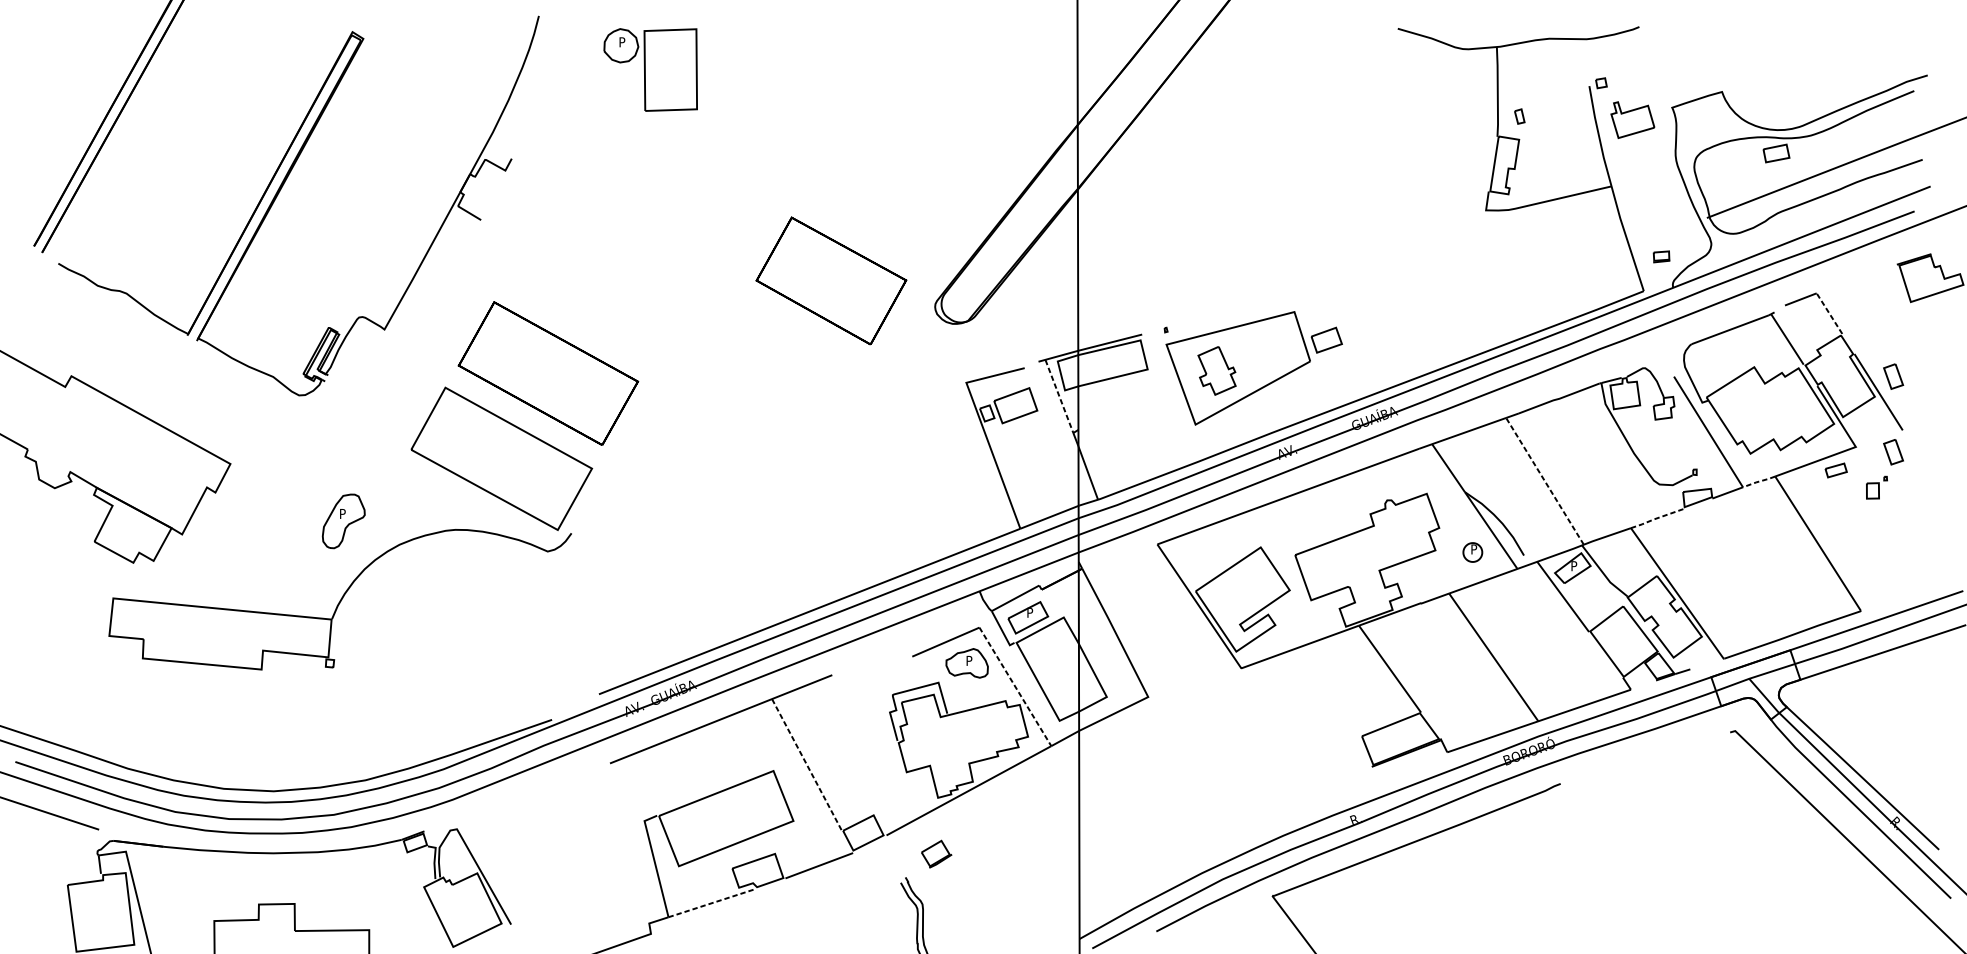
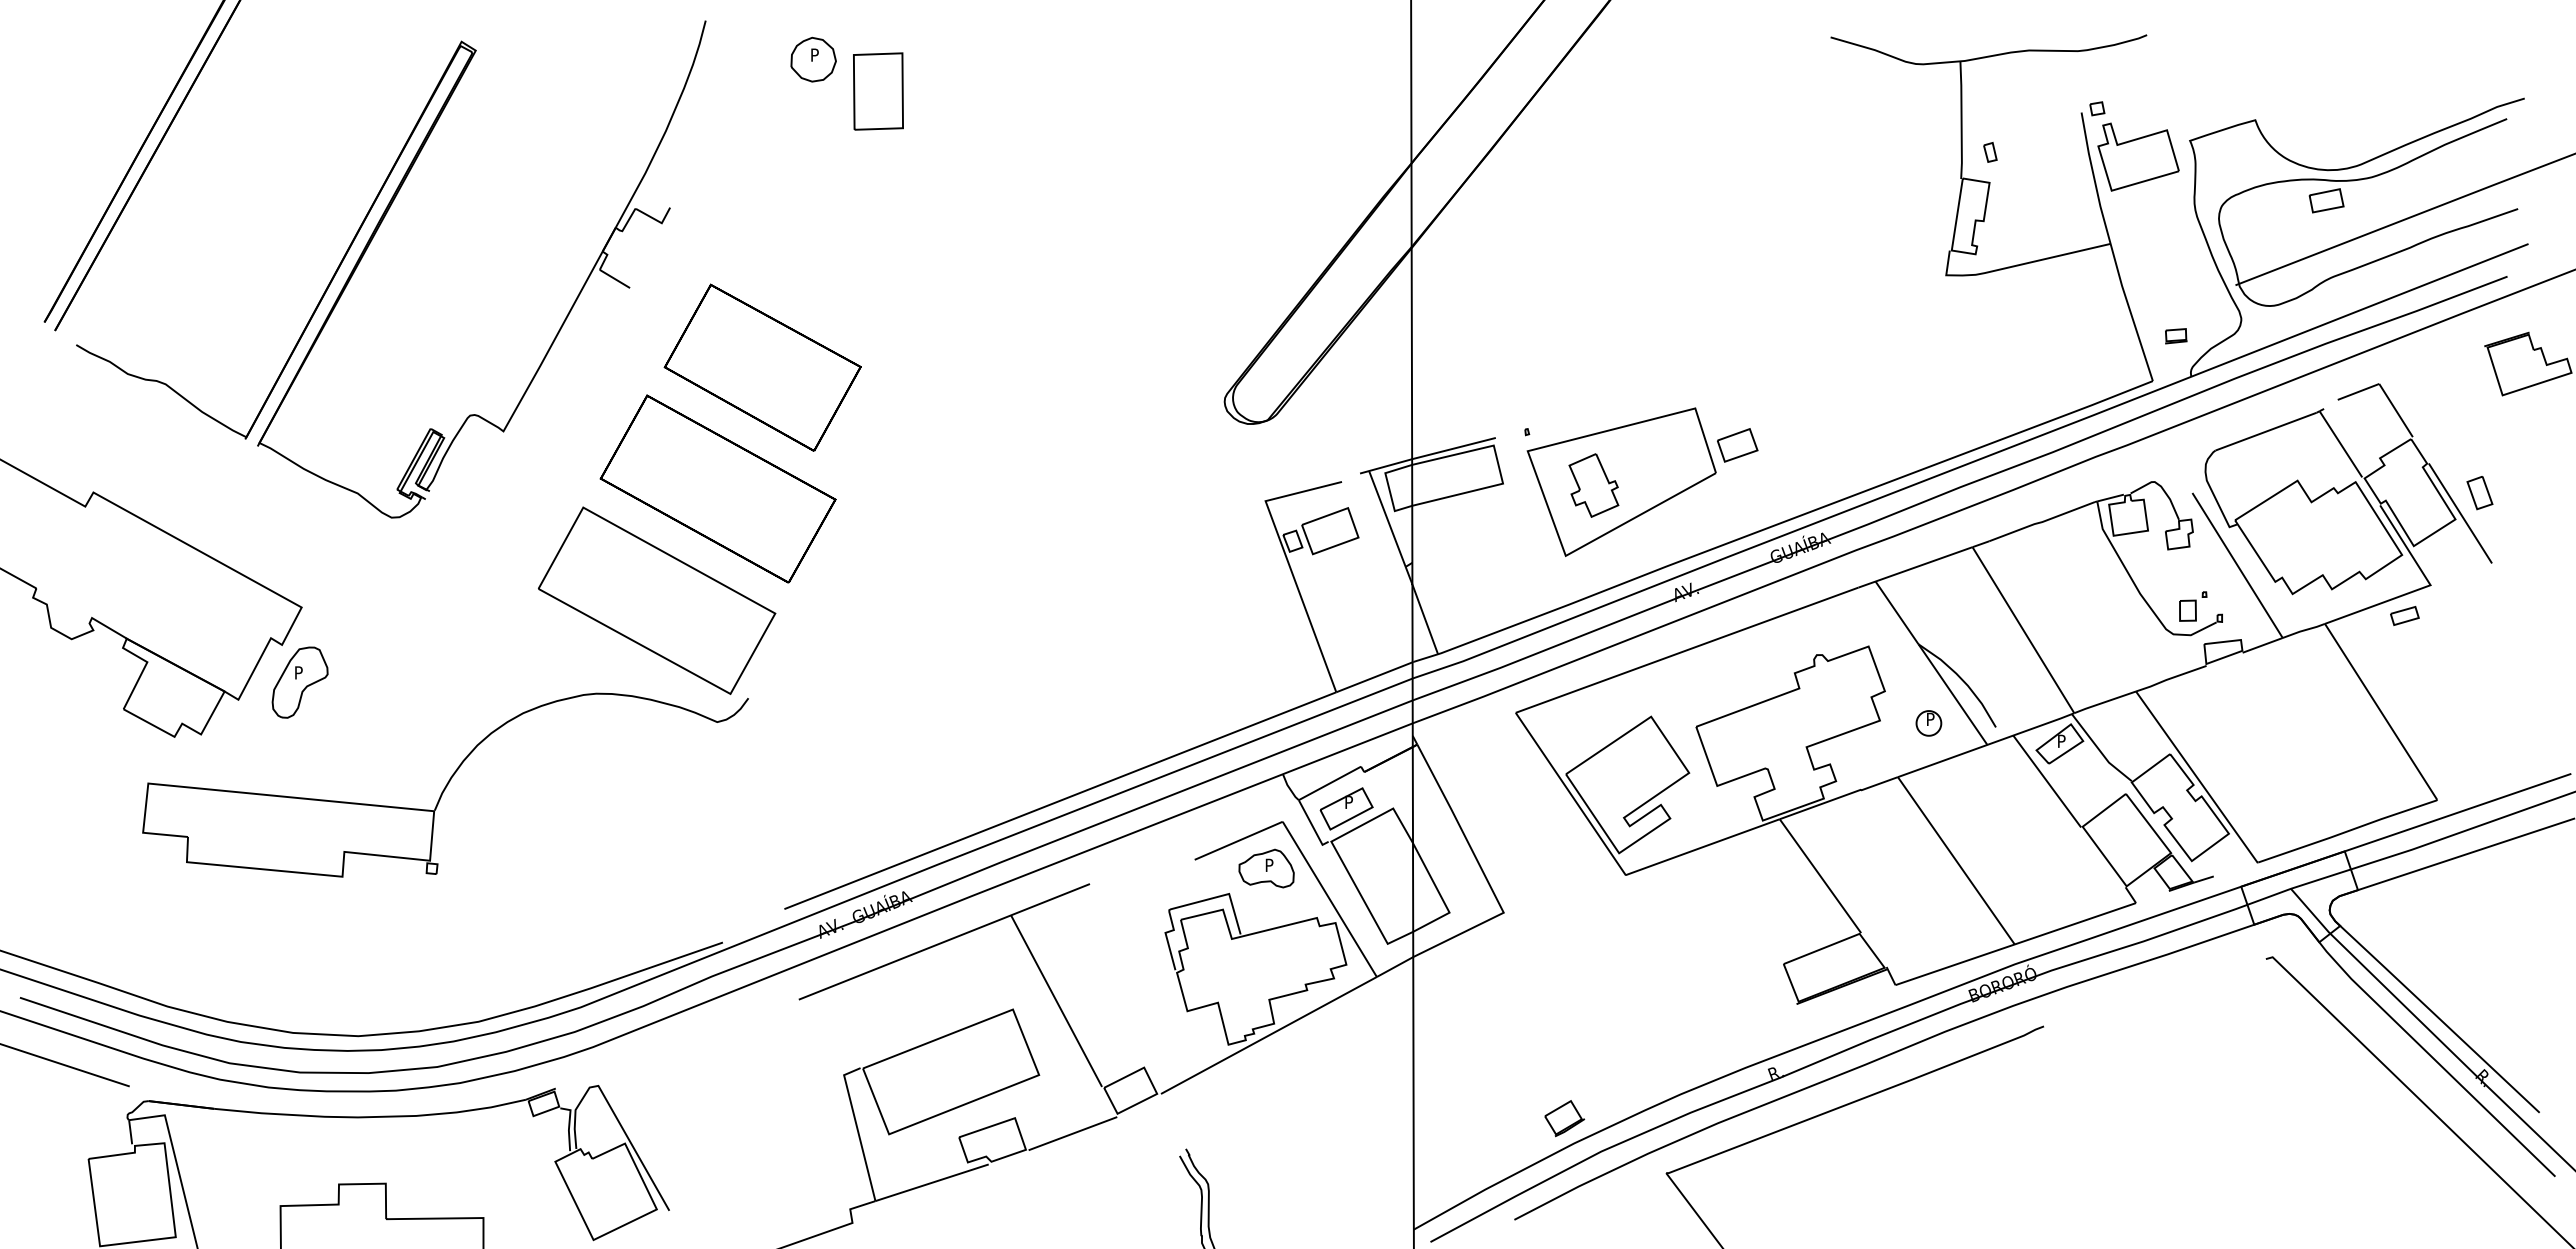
part: (670, 70) -> (878, 91), size x0.71
part: (1632, 119) -> (2138, 156), size x1.43
part: (831, 280) -> (762, 367), moved
line: (1829, 313) -> (2395, 410), dashed -> solid
line: (1059, 396) -> (1387, 519), dashed -> solid
part: (1893, 452) -> (2479, 592), removed
line: (1545, 480) -> (2023, 629), dashed -> solid
line: (1758, 481) -> (2303, 630), dashed -> solid
part: (1877, 487) -> (2193, 606), moved
line: (1657, 518) -> (2170, 678), dashed -> solid
part: (343, 521) -> (299, 682), moved
line: (1015, 686) -> (1329, 899), dashed -> solid
line: (806, 764) -> (1056, 1000), dashed -> solid
part: (936, 854) -> (1564, 1118), moved
line: (712, 903) -> (932, 1182), dashed -> solid

